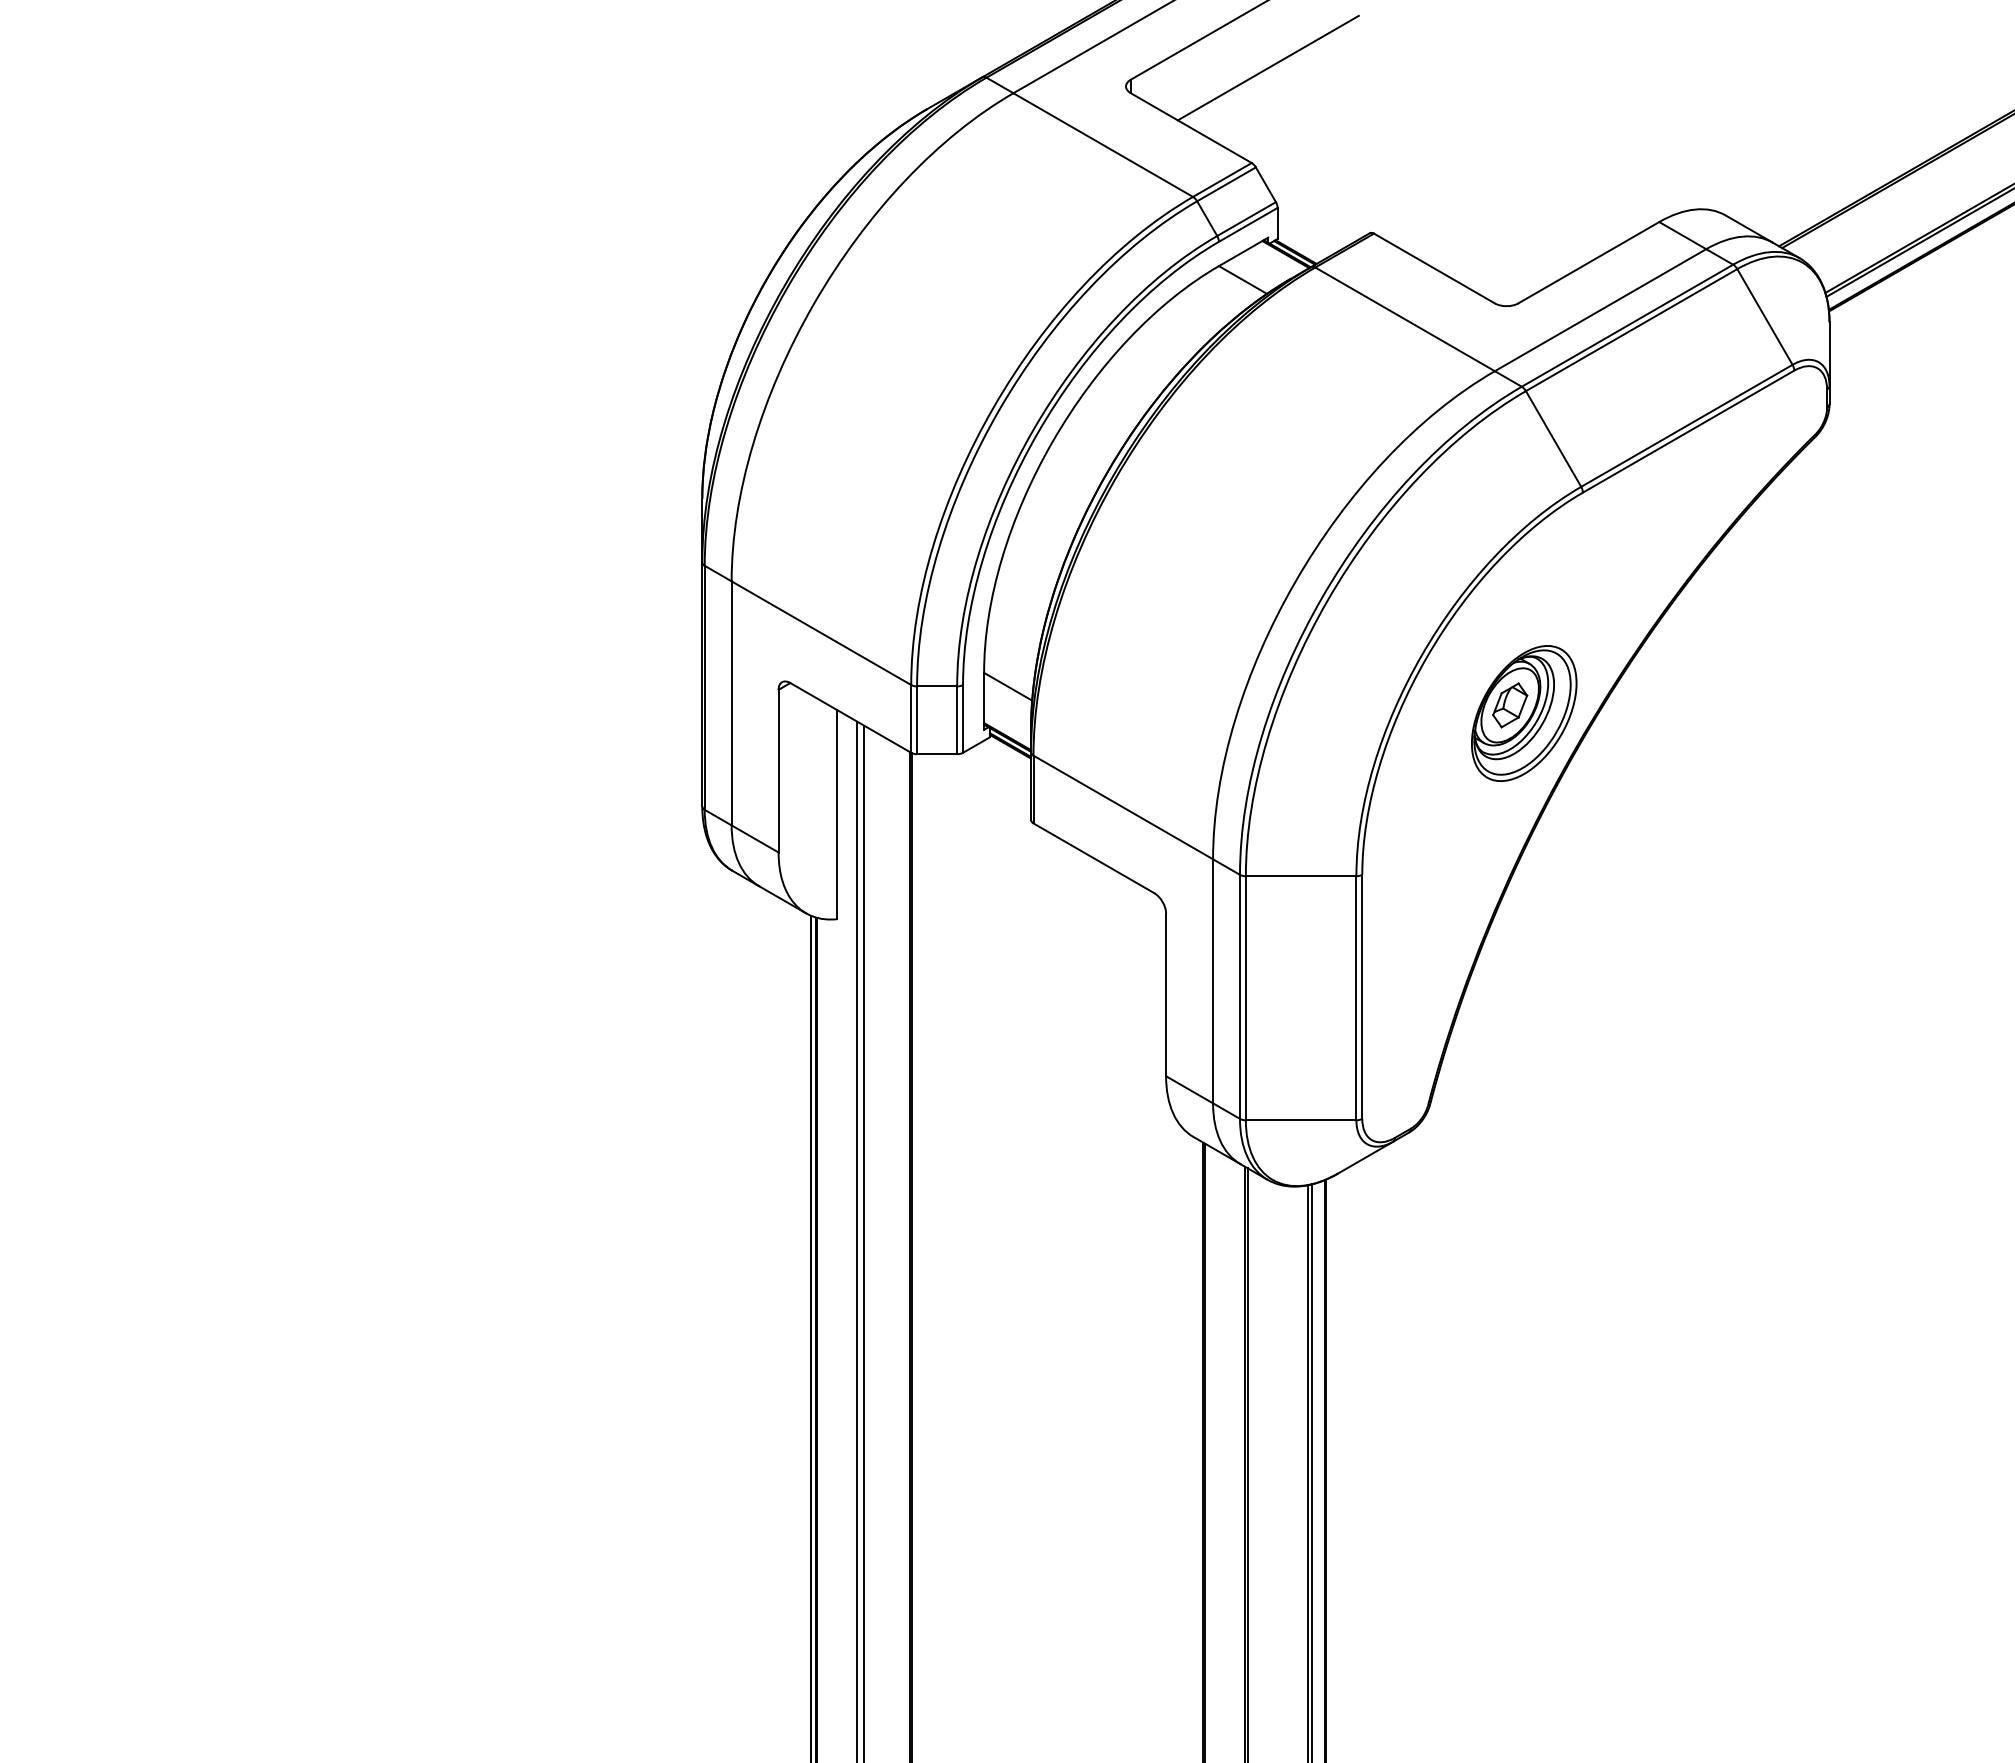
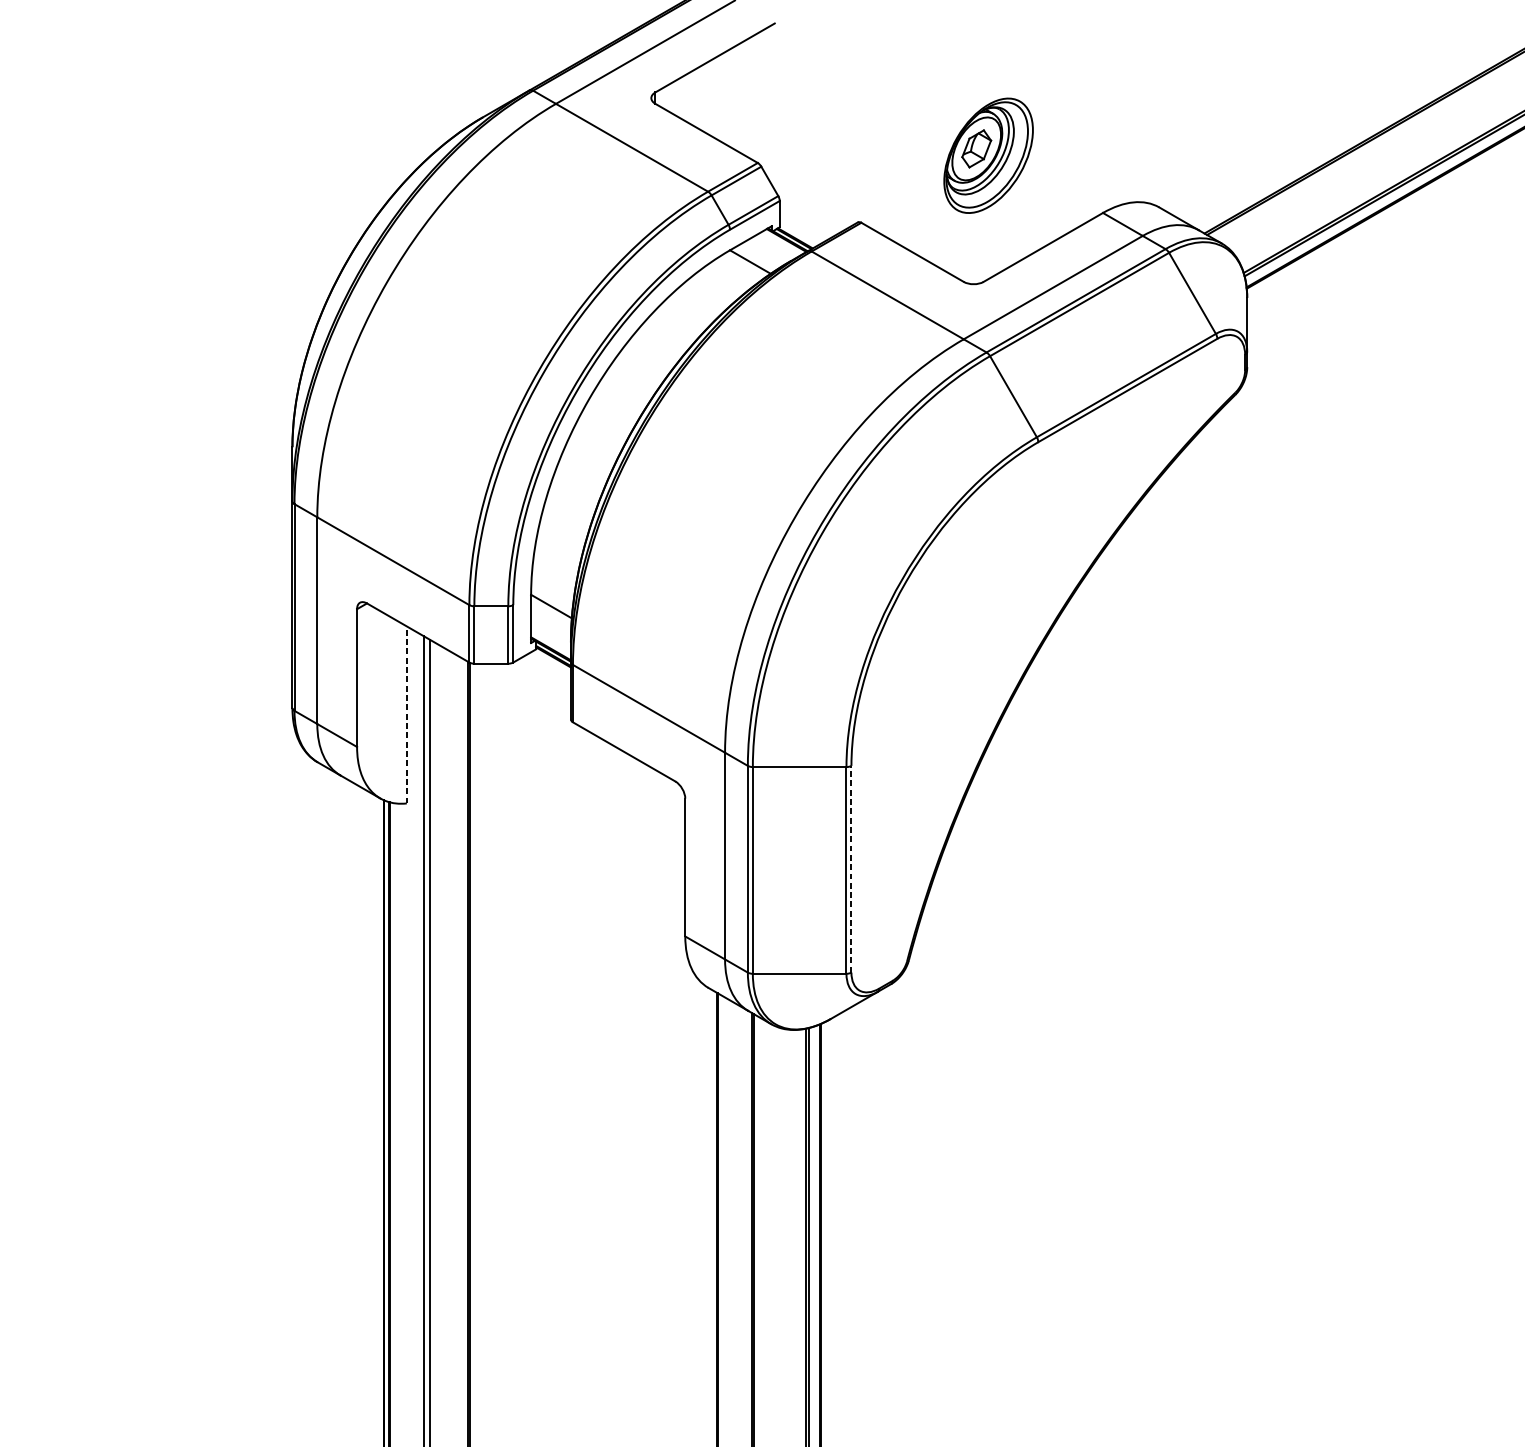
line: (1267, 67) -> (771, 82), removed
part: (1524, 713) -> (988, 155), moved
line: (837, 814) -> (406, 714), solid -> dashed
line: (1362, 996) -> (851, 868), solid -> dashed

